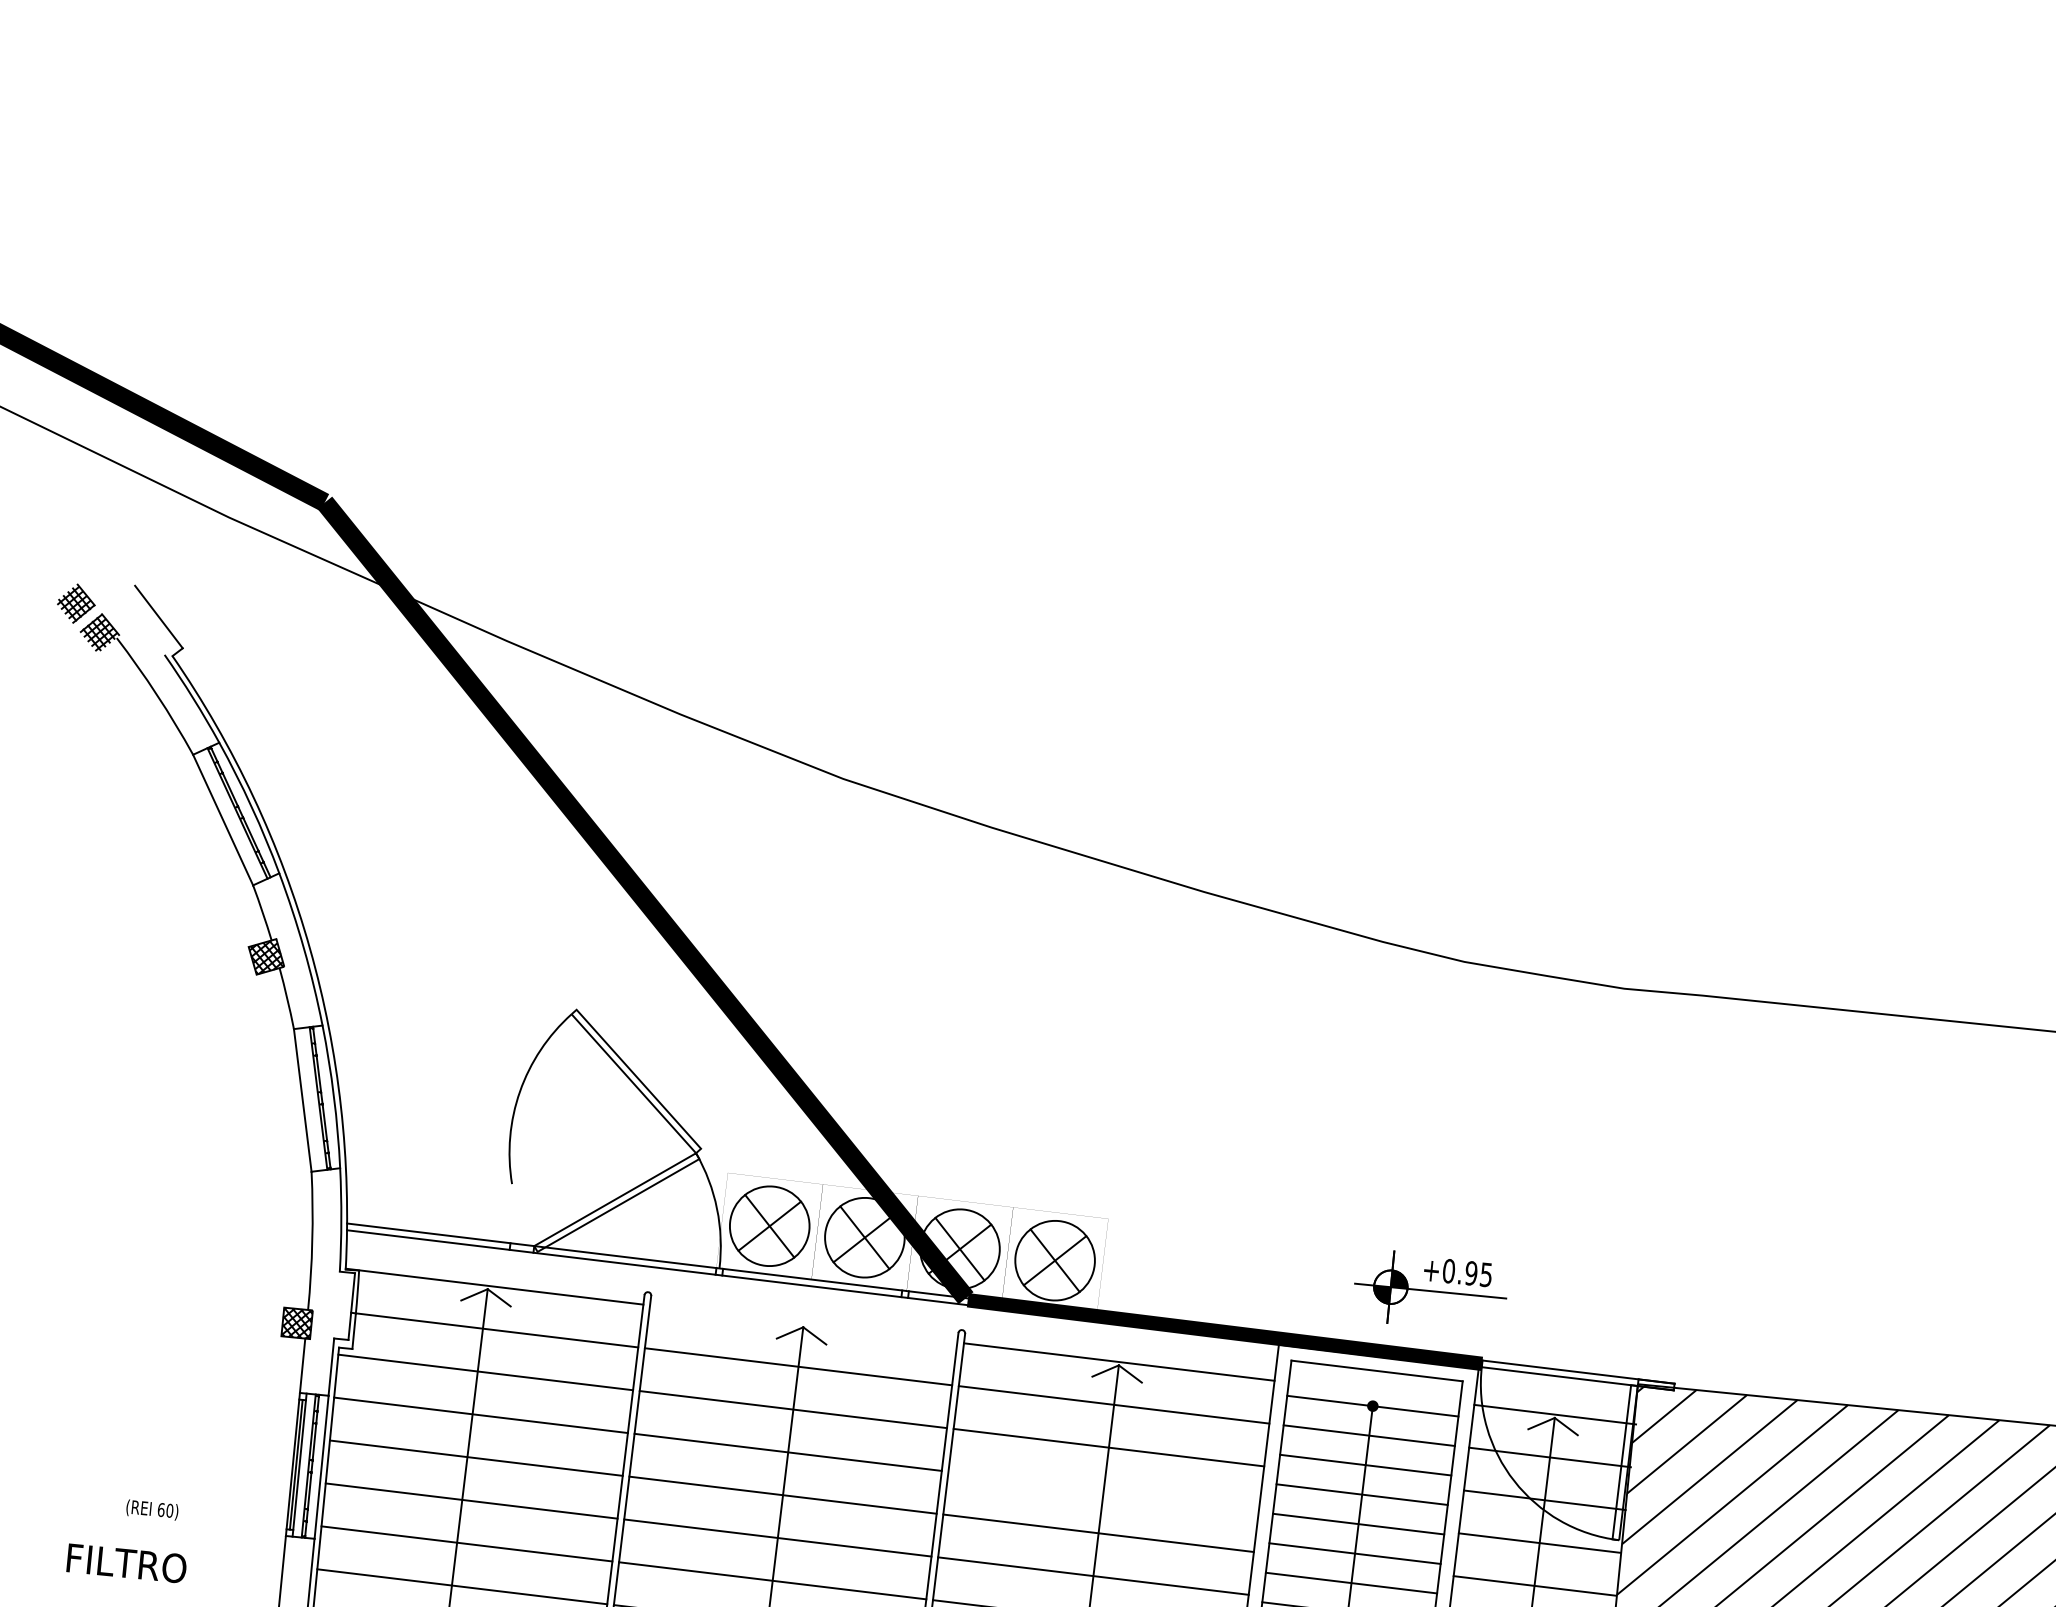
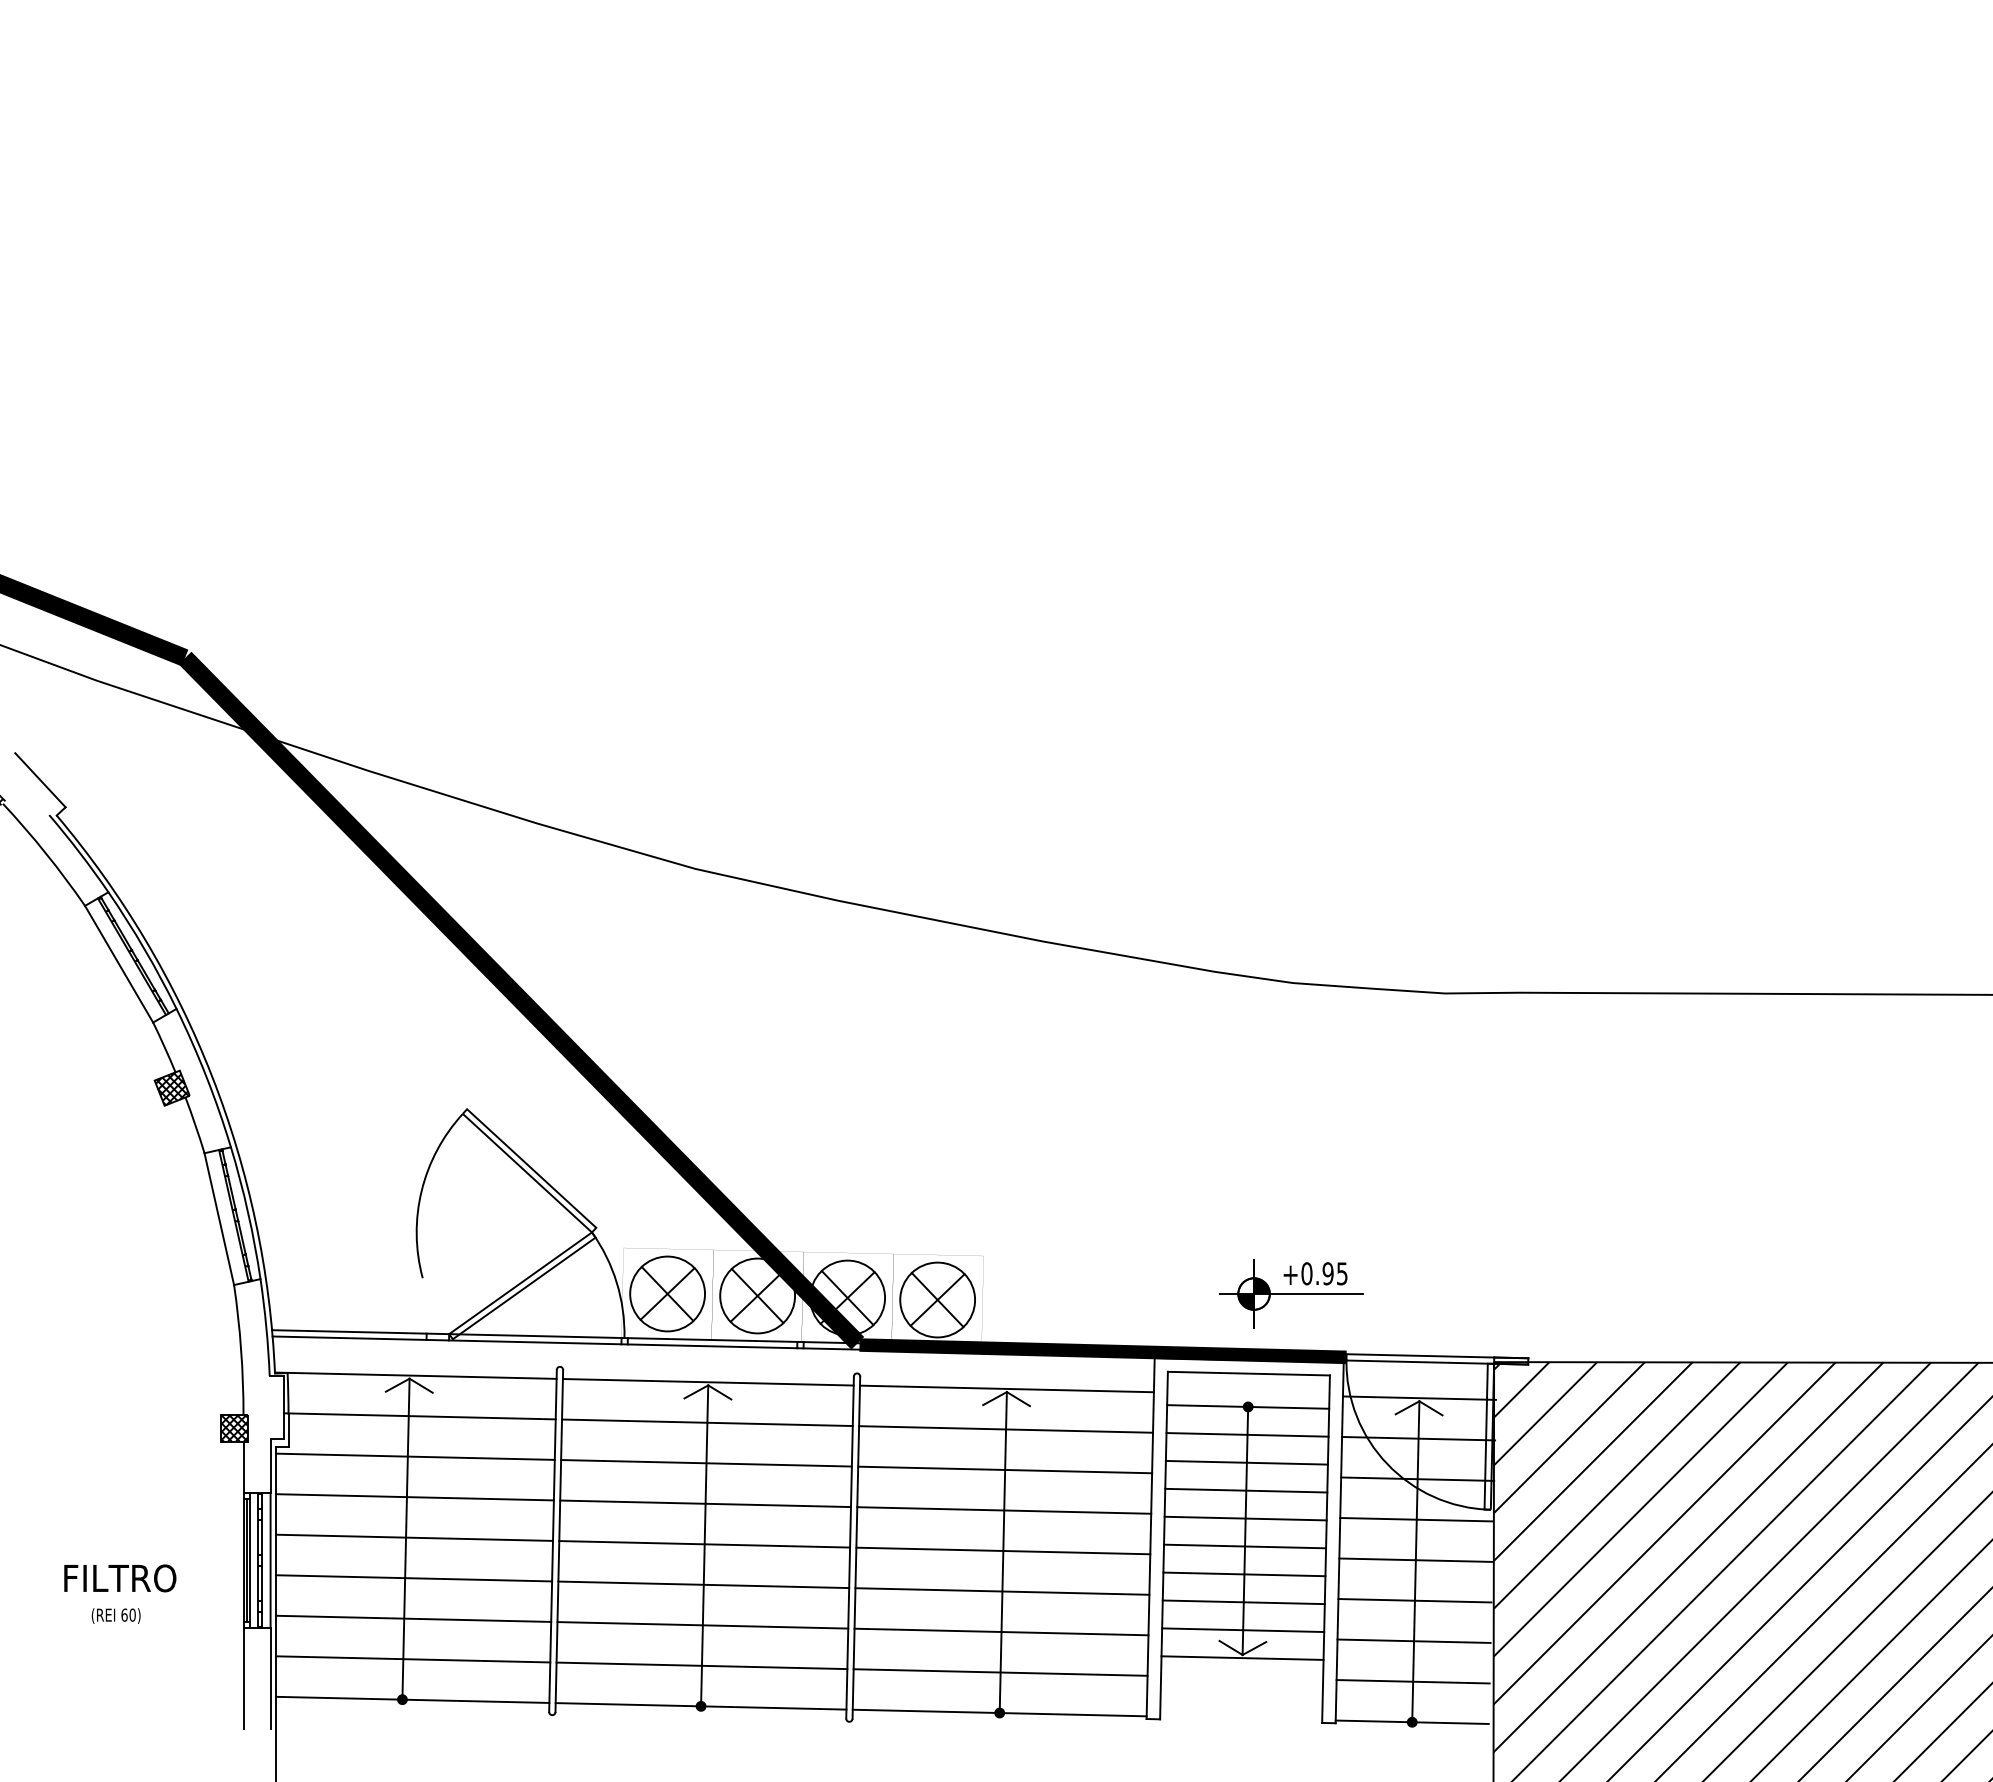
line: (802, 1324) -> (707, 1382), added
line: (1104, 1490) -> (1004, 1510), added
text: (127, 1563) -> (120, 1578), moved

